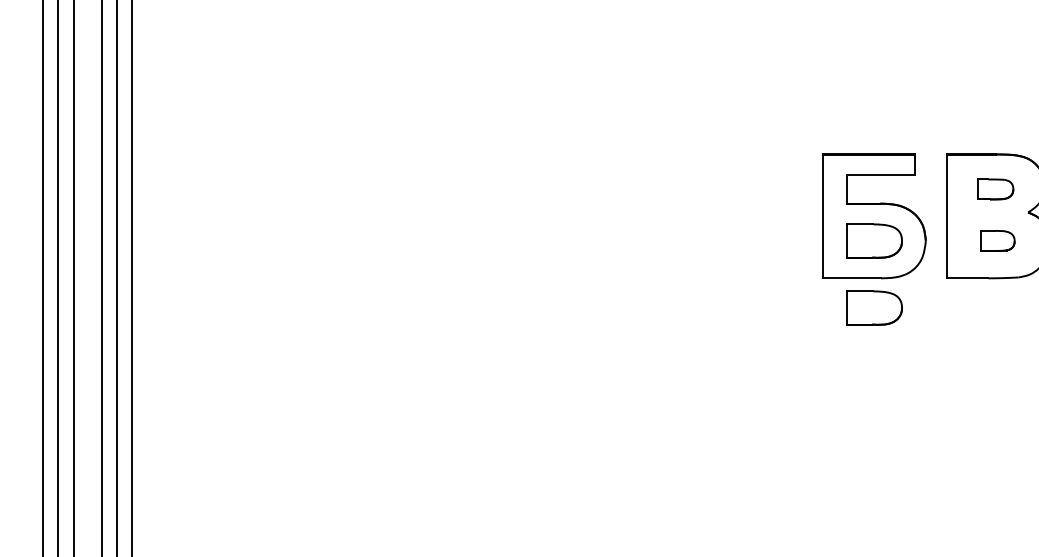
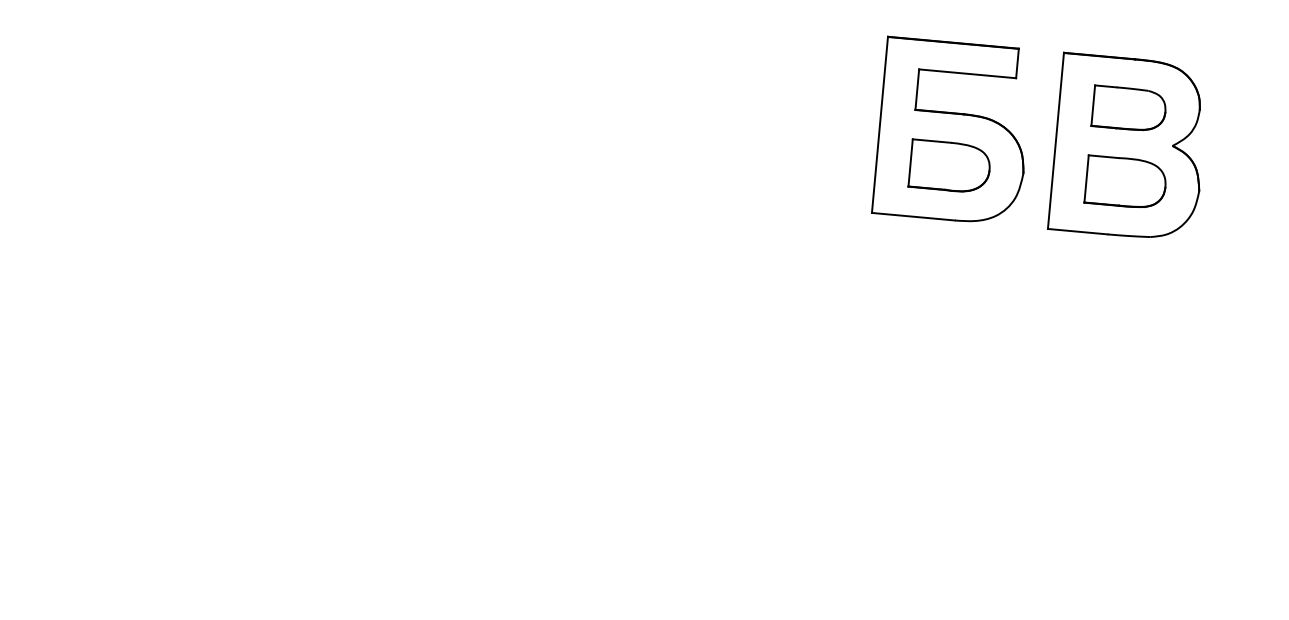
part: (995, 189) -> (1129, 109), size x1.43
part: (997, 240) -> (1125, 181), size x1.67
part: (874, 307) -> (941, 261), removed

